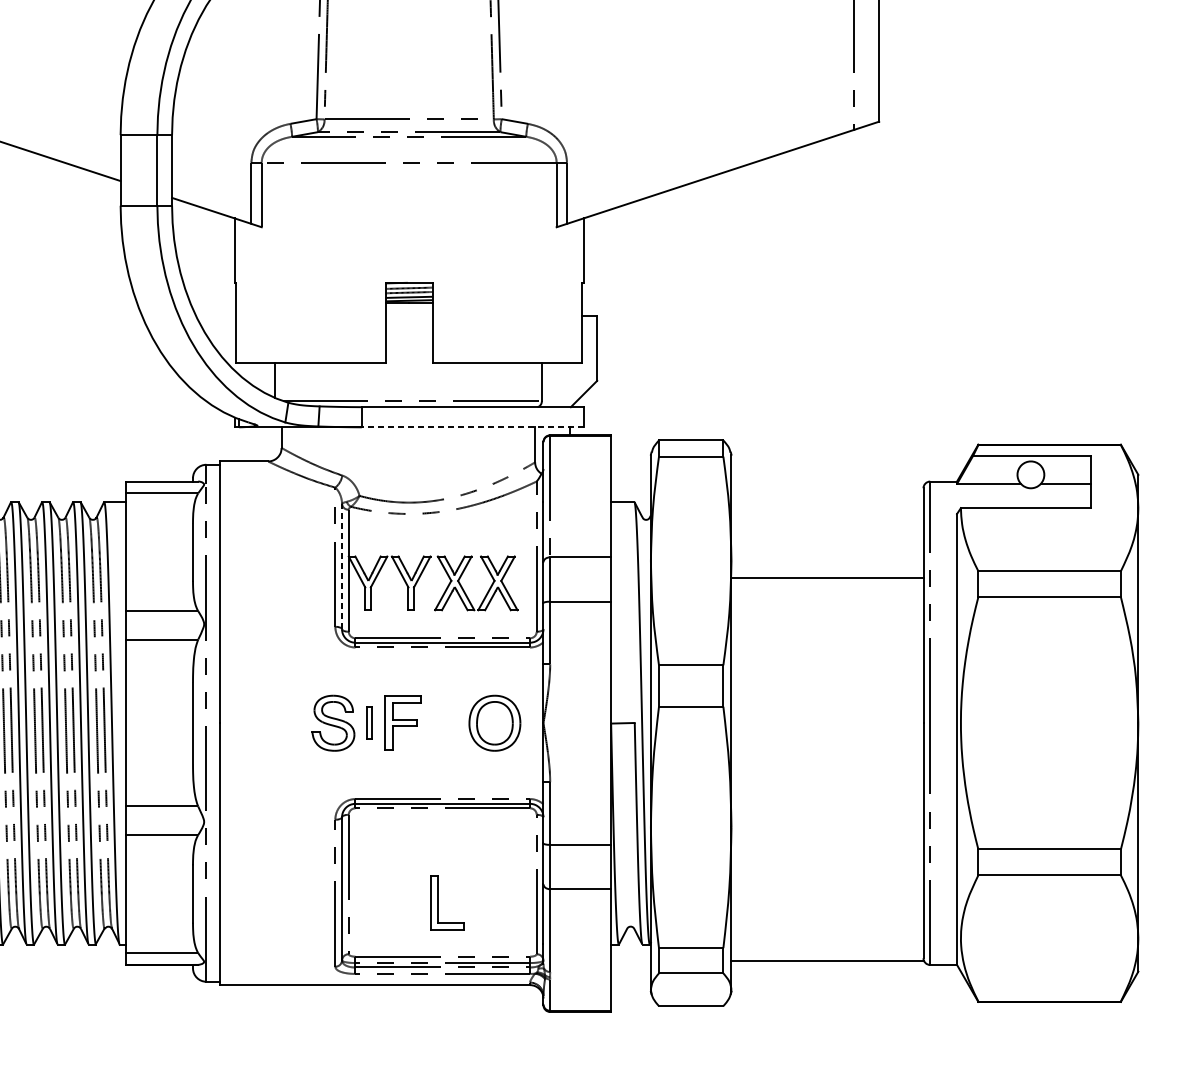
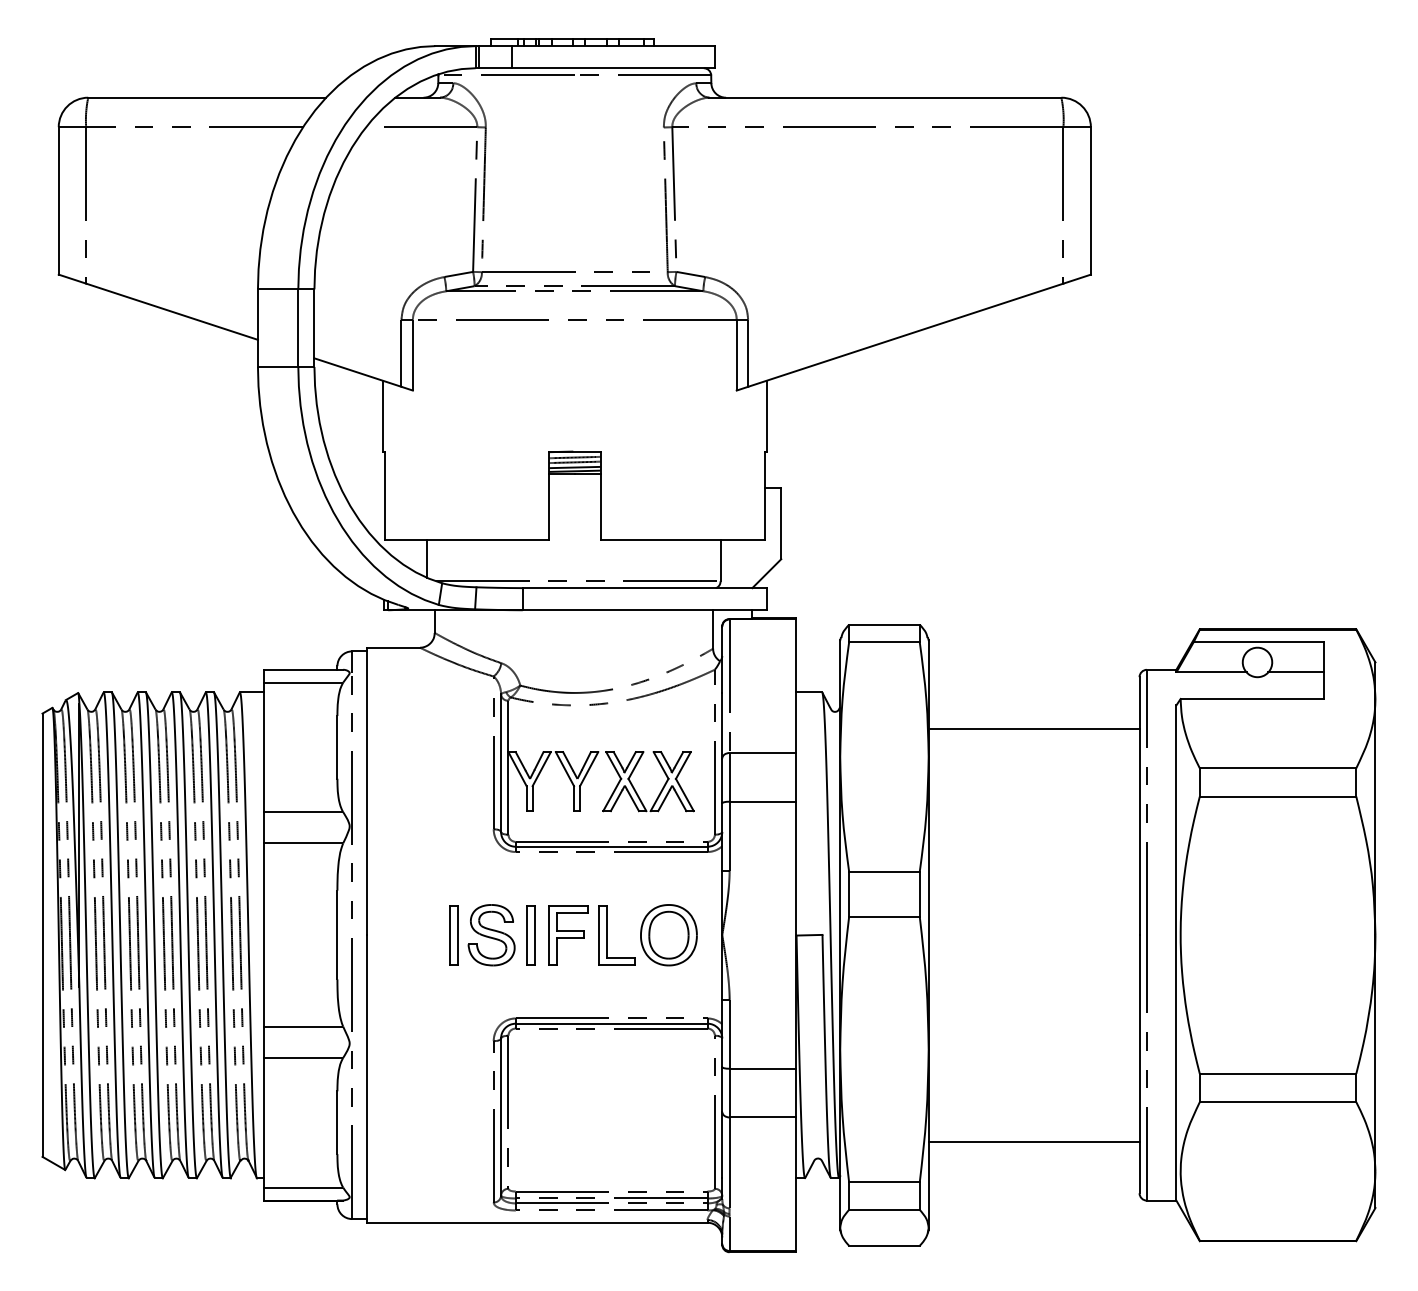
line: (472, 427) -> (644, 610), dashed -> solid
line: (342, 566) -> (501, 763), dashed -> solid
line: (826, 577) -> (1033, 728), moved
part: (298, 723) -> (453, 935), added
part: (368, 723) -> (530, 935), size x1.67
part: (438, 902) -> (607, 935), moved
line: (826, 961) -> (1033, 1141), moved

